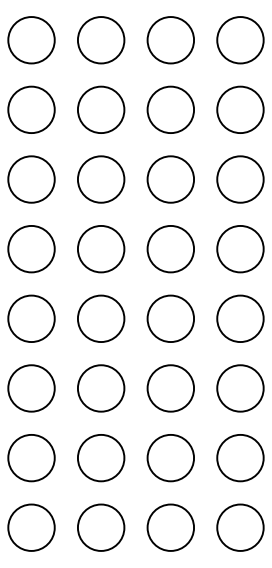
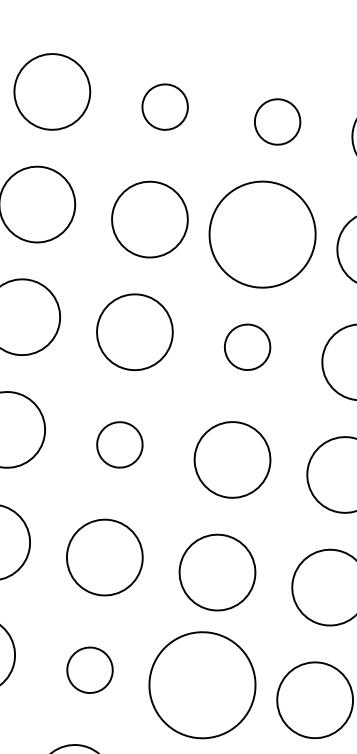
circle: (101, 40) -> (165, 107), size x0.6
circle: (170, 40) -> (277, 122), size x0.6
circle: (170, 109) -> (262, 233), size x1.4
circle: (170, 179) -> (247, 347), size x0.6
circle: (100, 248) -> (118, 443), size x0.6
circle: (101, 388) -> (90, 670), size x0.6
circle: (170, 388) -> (201, 685), size x1.4

